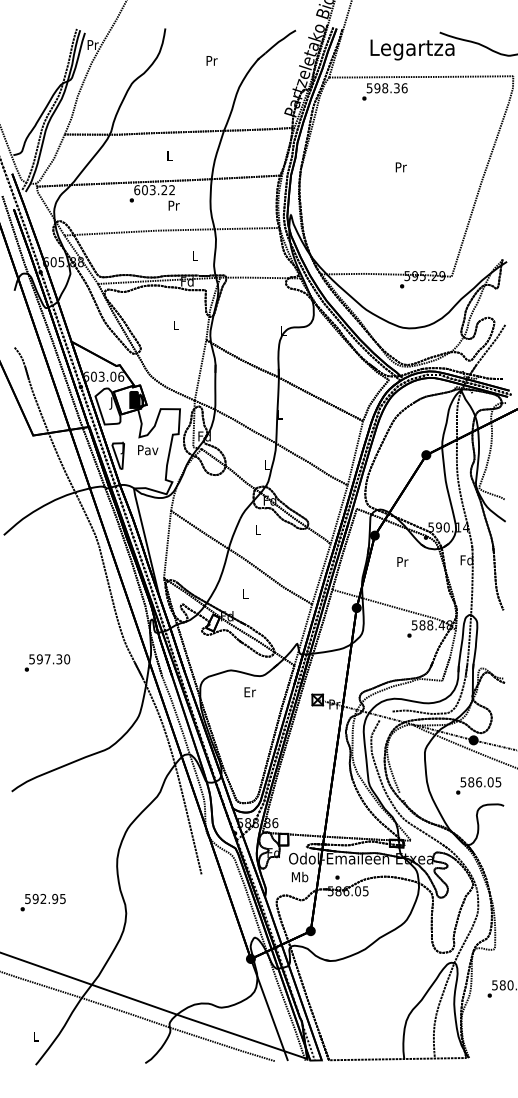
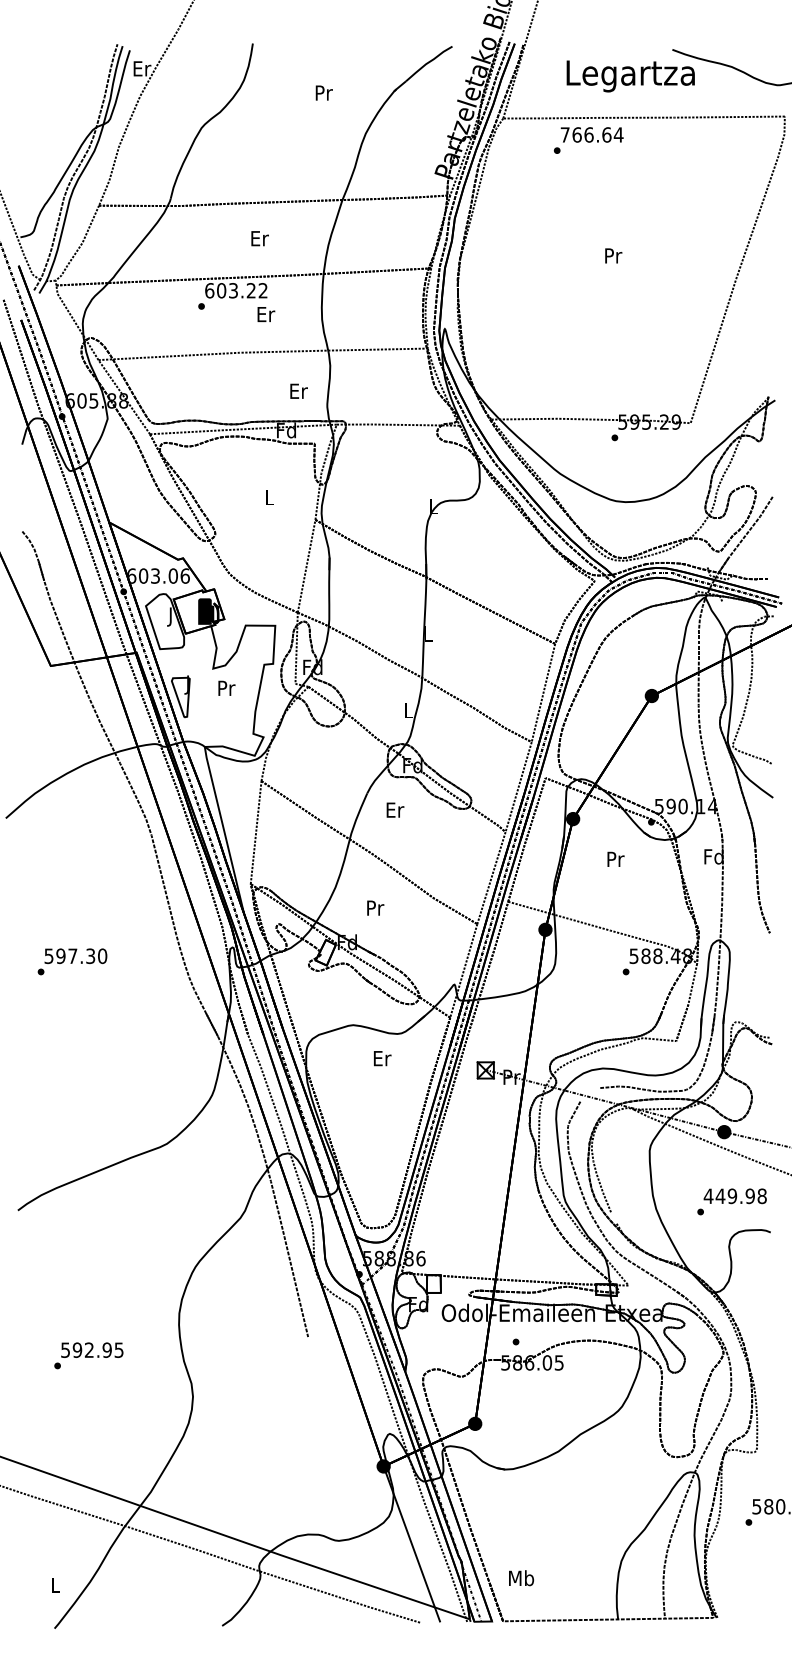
text: (91, 44) -> (139, 68), Pr -> Er
text: (386, 88) -> (590, 135), 598.36 -> 766.64
text: (169, 155) -> (259, 237), L -> Er
text: (173, 205) -> (265, 314), Pr -> Er
text: (195, 255) -> (298, 390), L -> Er
text: (148, 450) -> (227, 688), Pav -> Pr
text: (258, 529) -> (395, 809), L -> Er
text: (245, 593) -> (375, 907), L -> Pr
text: (47, 662) -> (72, 961), moved
text: (480, 782) -> (734, 1196), 586.05 -> 449.98
text: (300, 877) -> (522, 1578), moved
text: (42, 902) -> (87, 1355), moved

